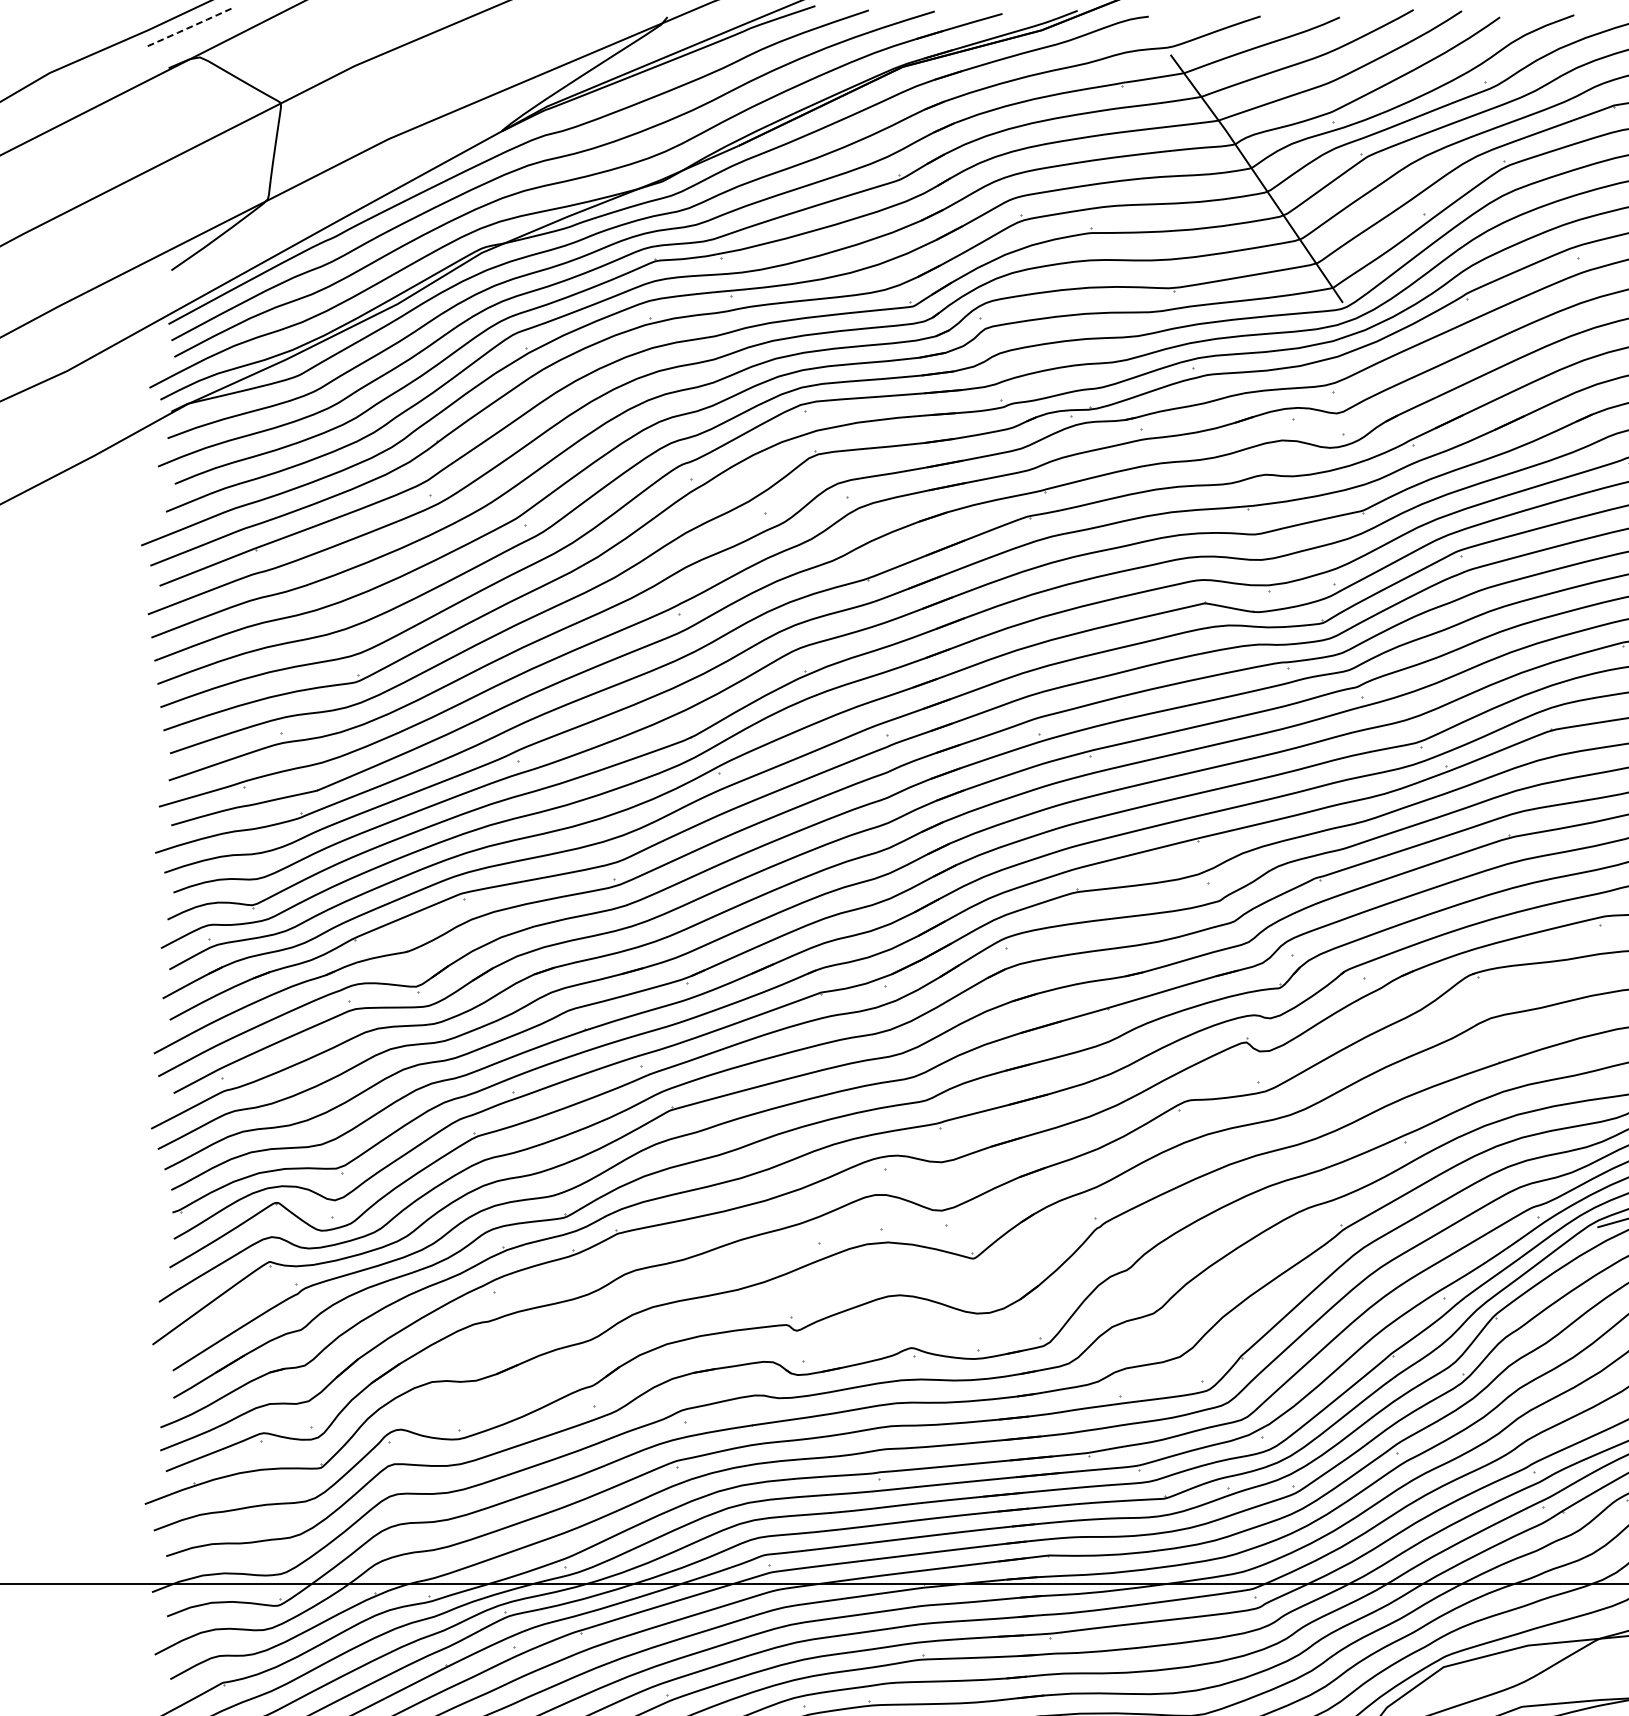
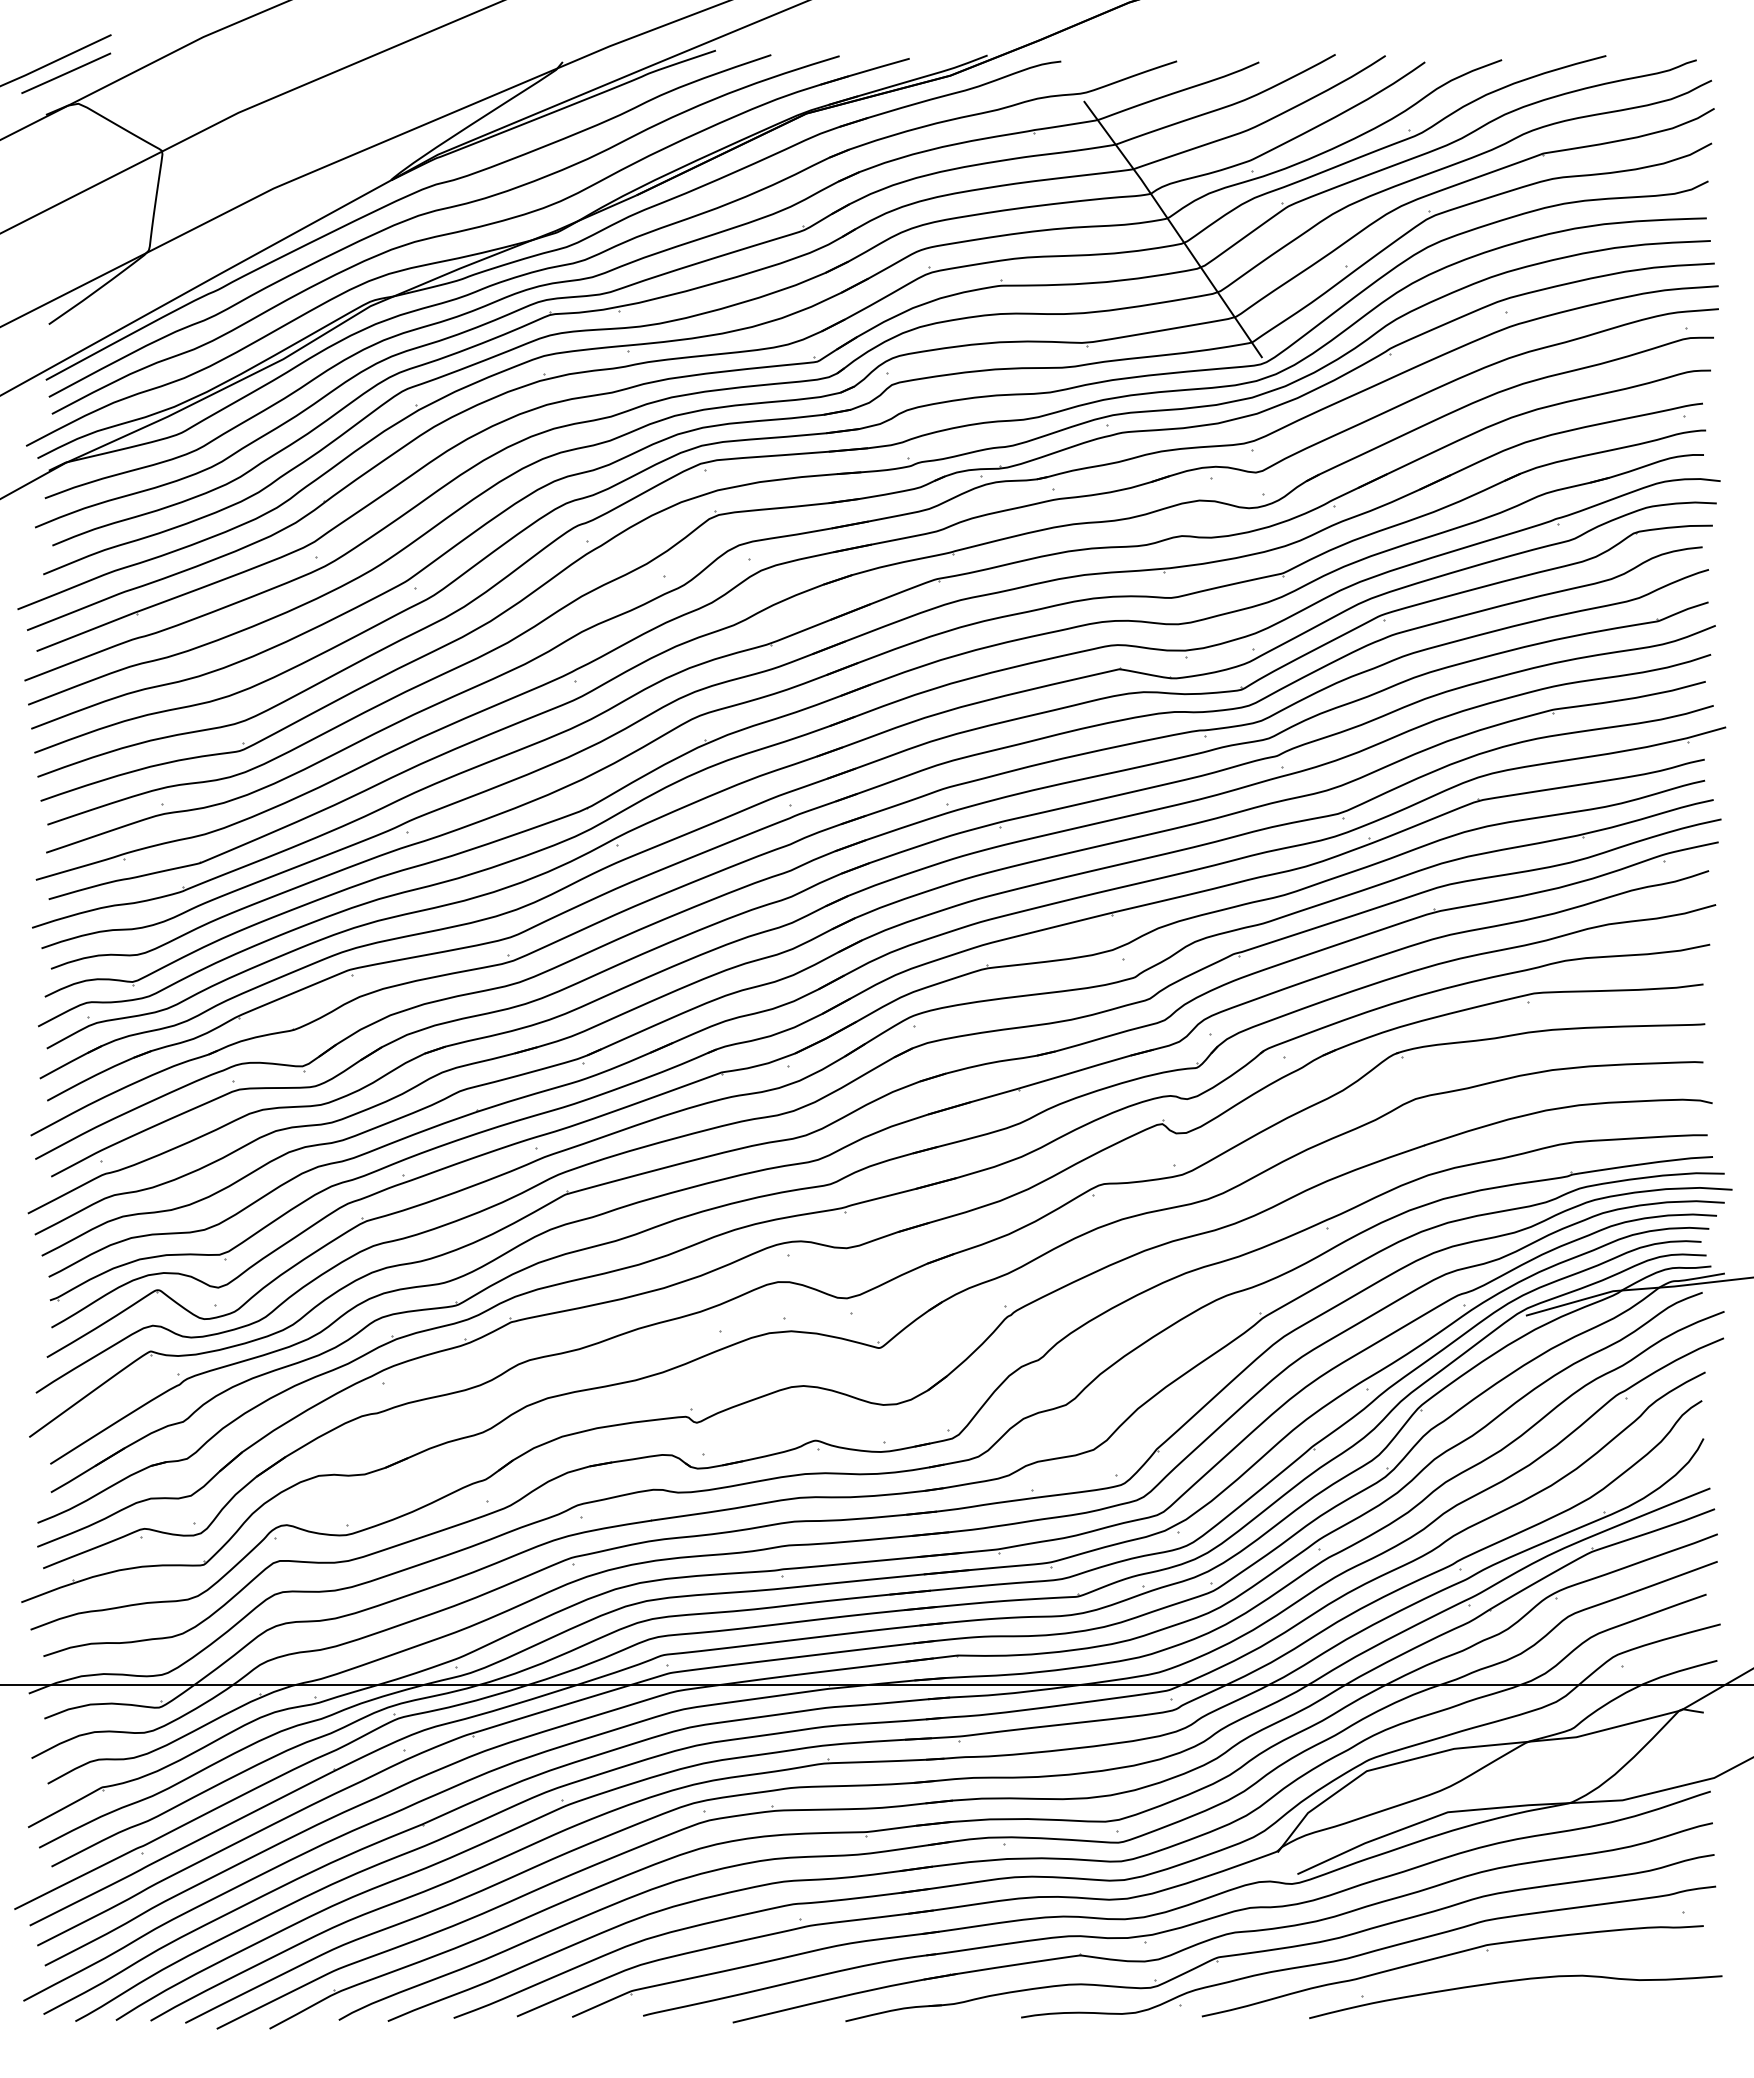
line: (188, 28) -> (66, 73), dashed -> solid

